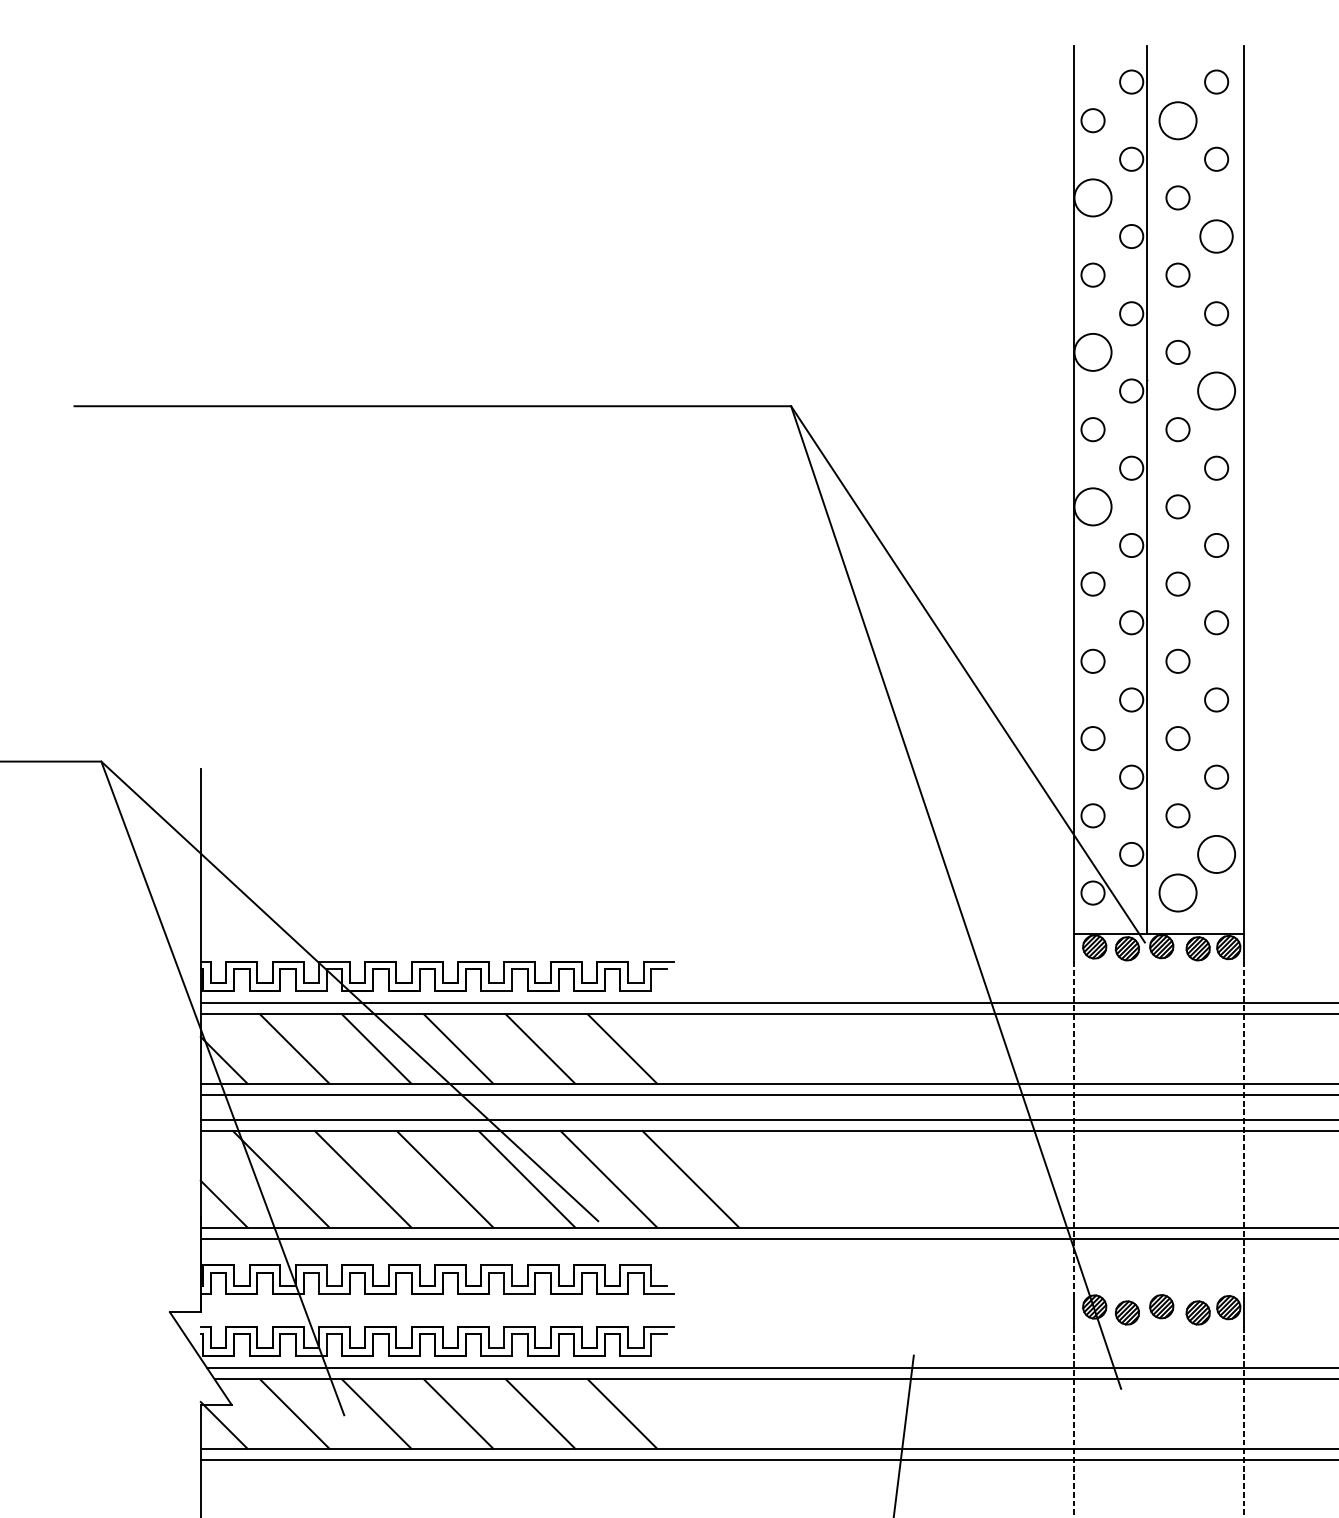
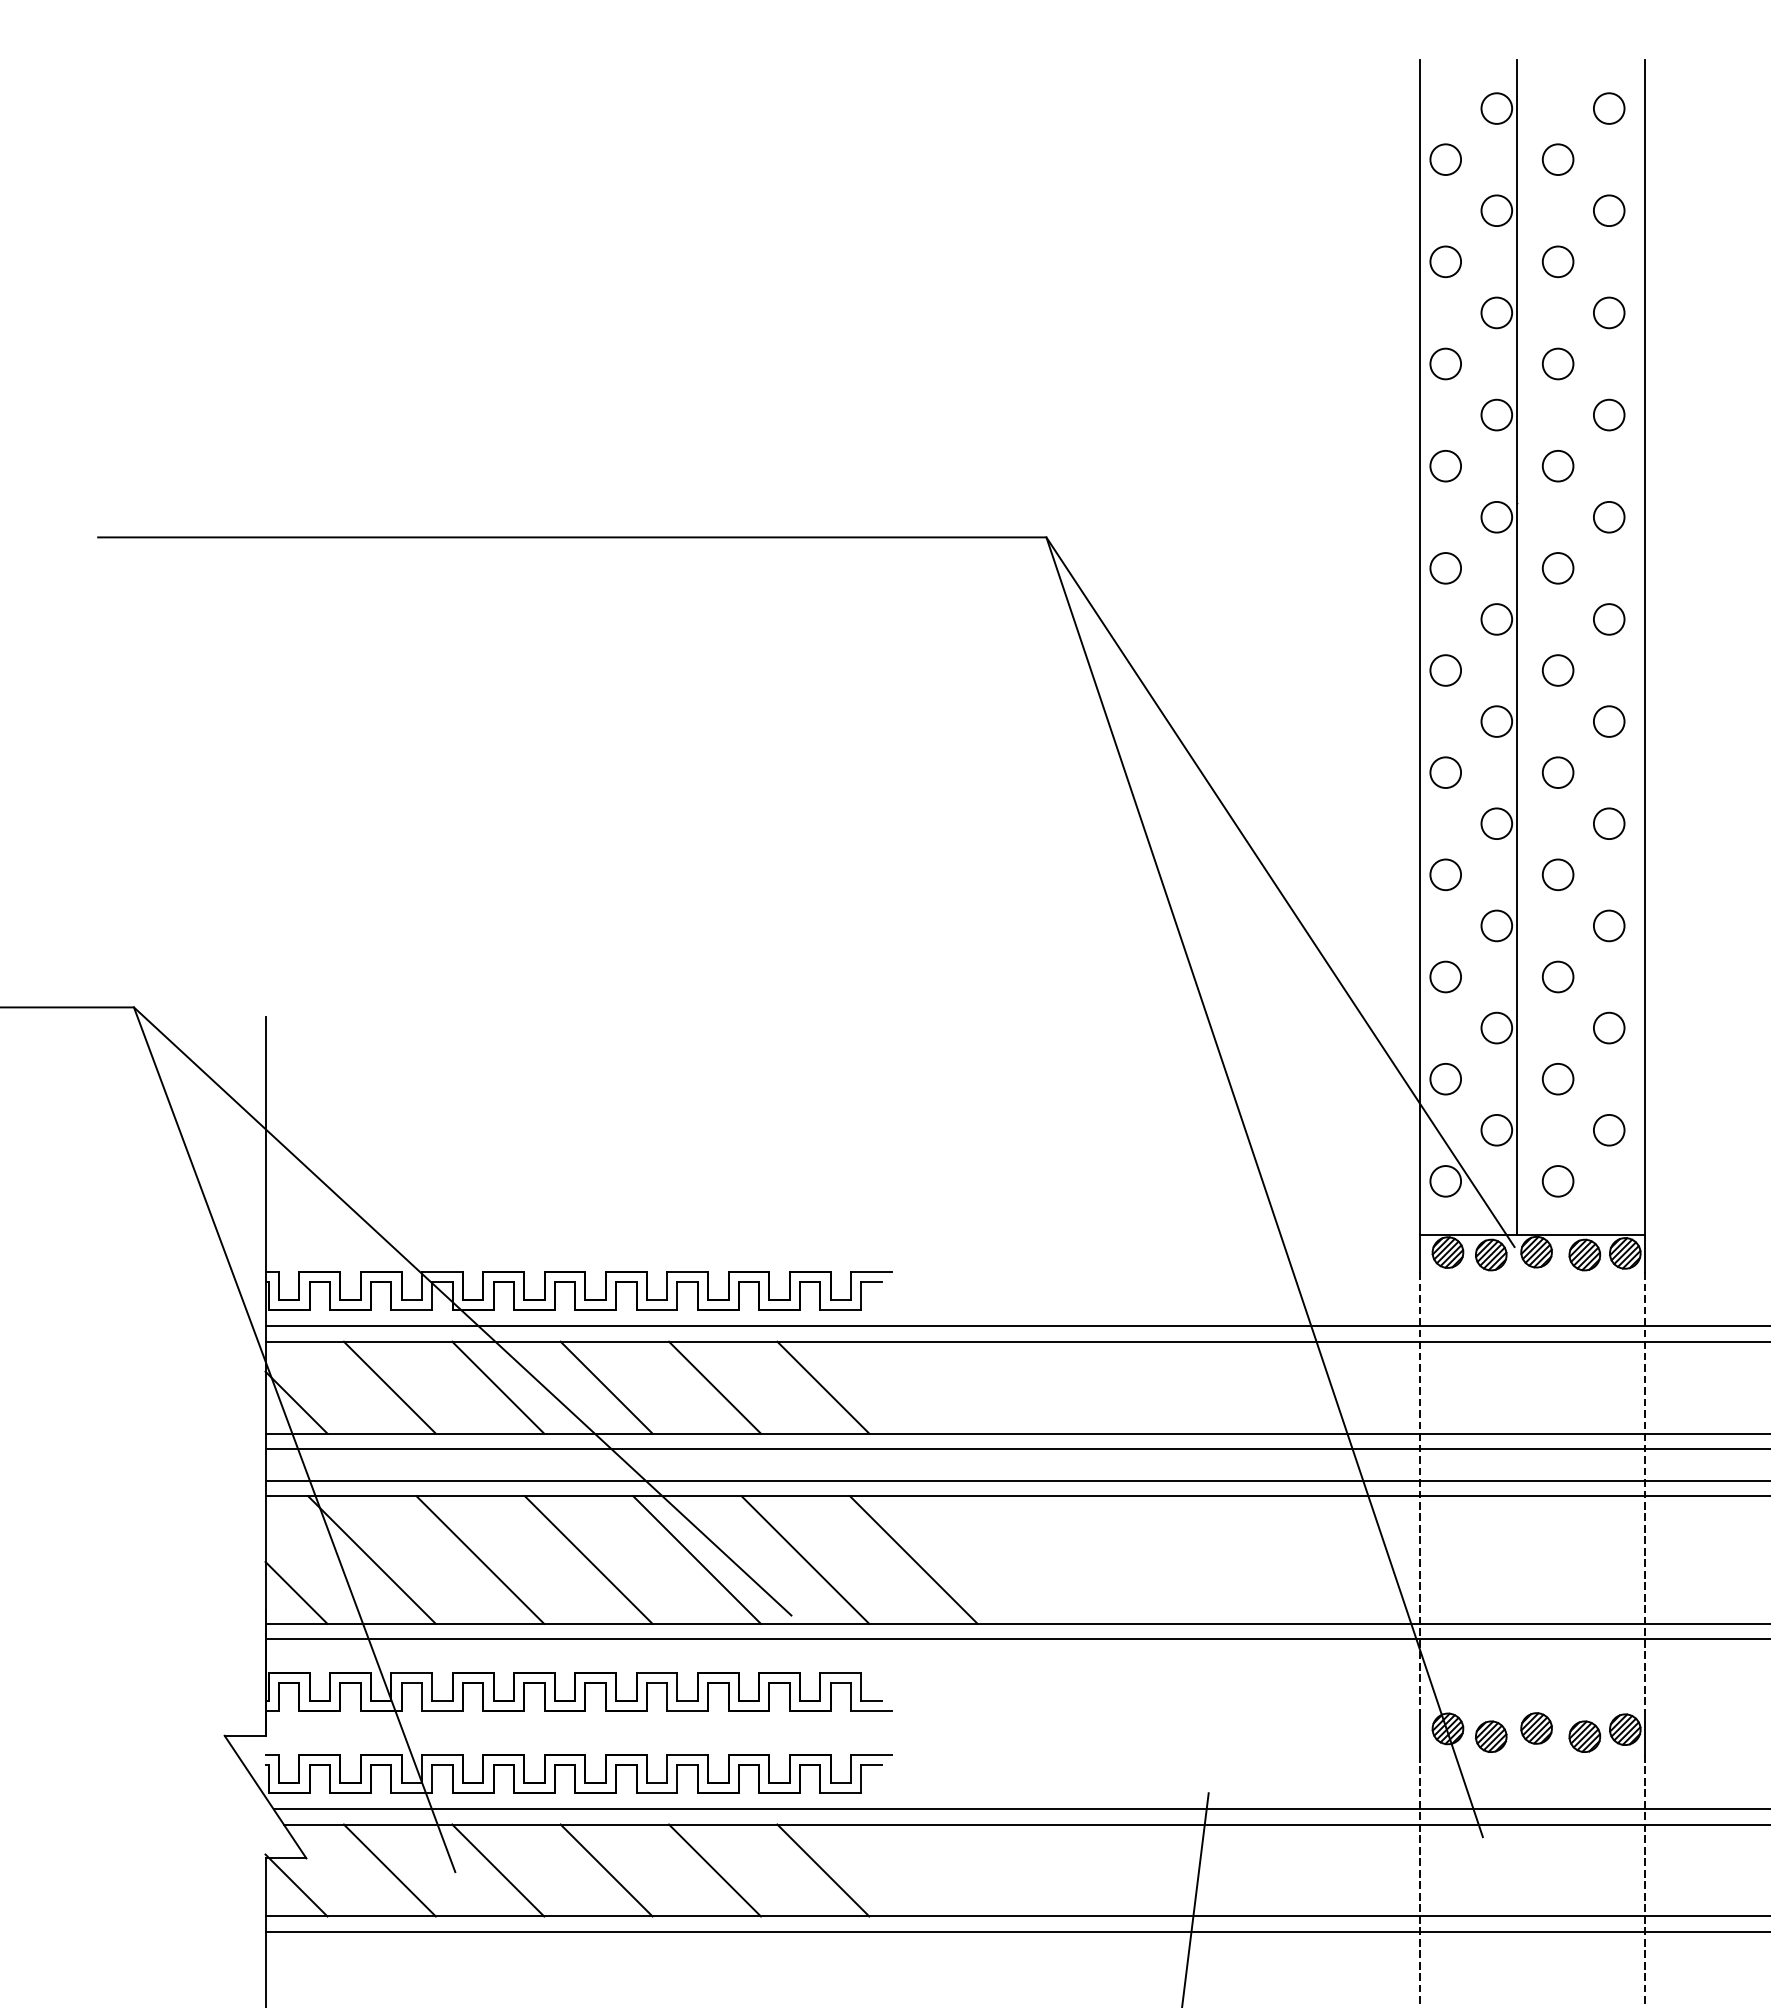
circle: (1177, 120) -> (1557, 159), size x0.62
circle: (1092, 197) -> (1445, 261), size x0.62
circle: (1216, 236) -> (1609, 312), size x0.71
circle: (1092, 351) -> (1445, 465), size x0.62
circle: (1216, 390) -> (1608, 516), size x0.62
circle: (1092, 506) -> (1445, 670), size x0.62
circle: (1216, 853) -> (1608, 1129), size x0.62
circle: (1177, 893) -> (1557, 1181), size x0.62

